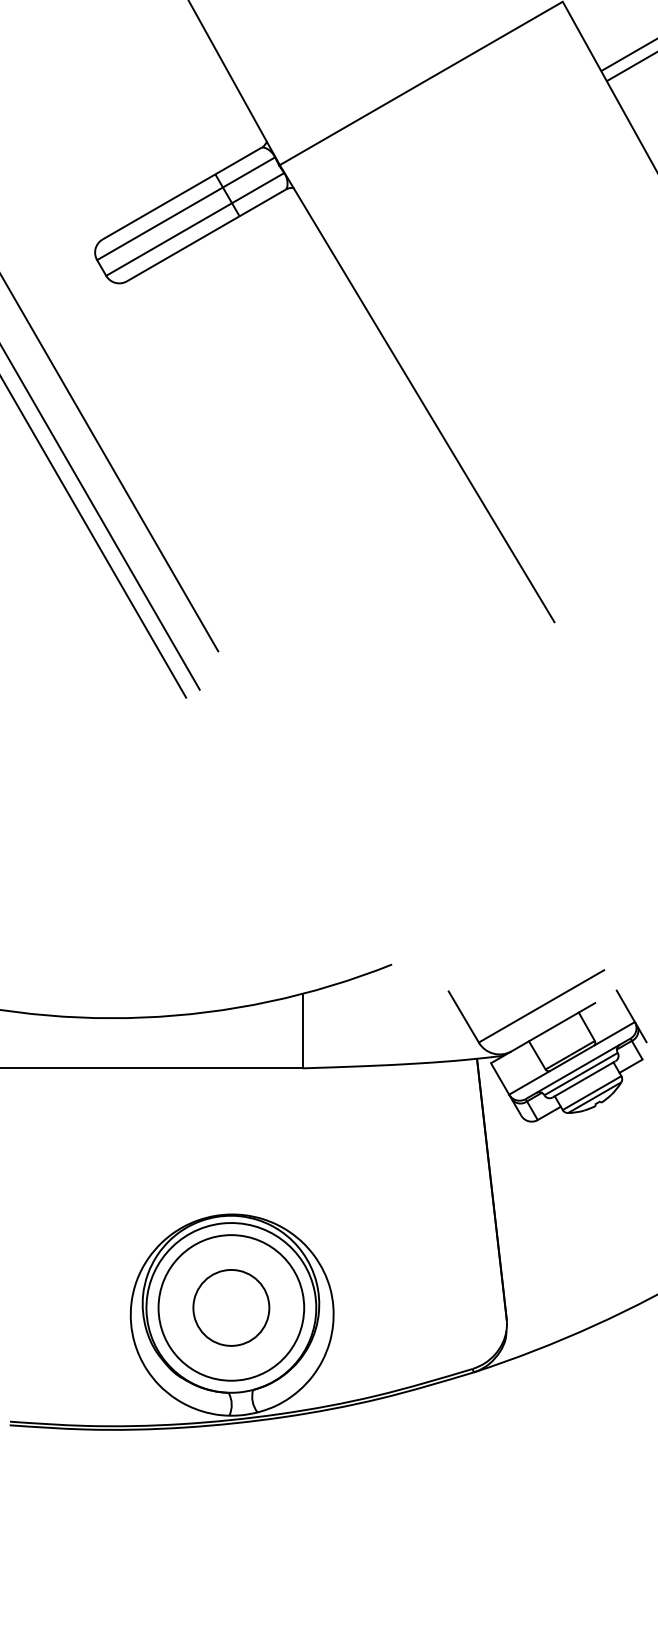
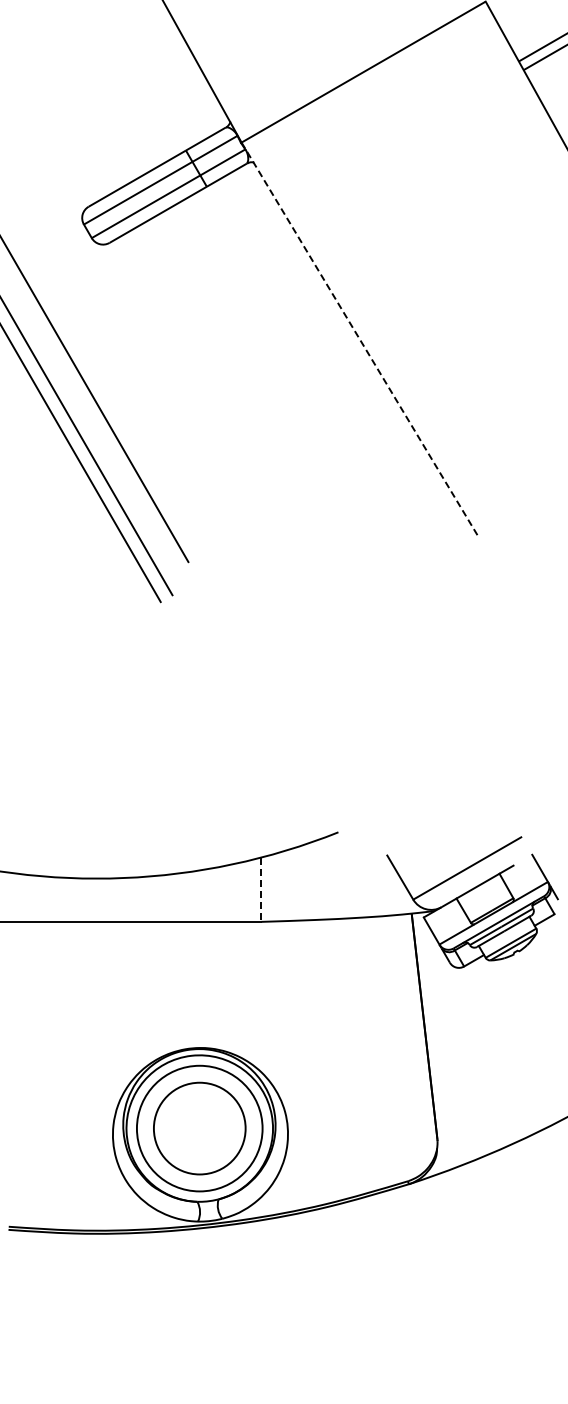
line: (417, 394) -> (360, 340), solid -> dashed
line: (302, 1031) -> (261, 890), solid -> dashed
circle: (231, 1307) -> (199, 1128), size x1.4

